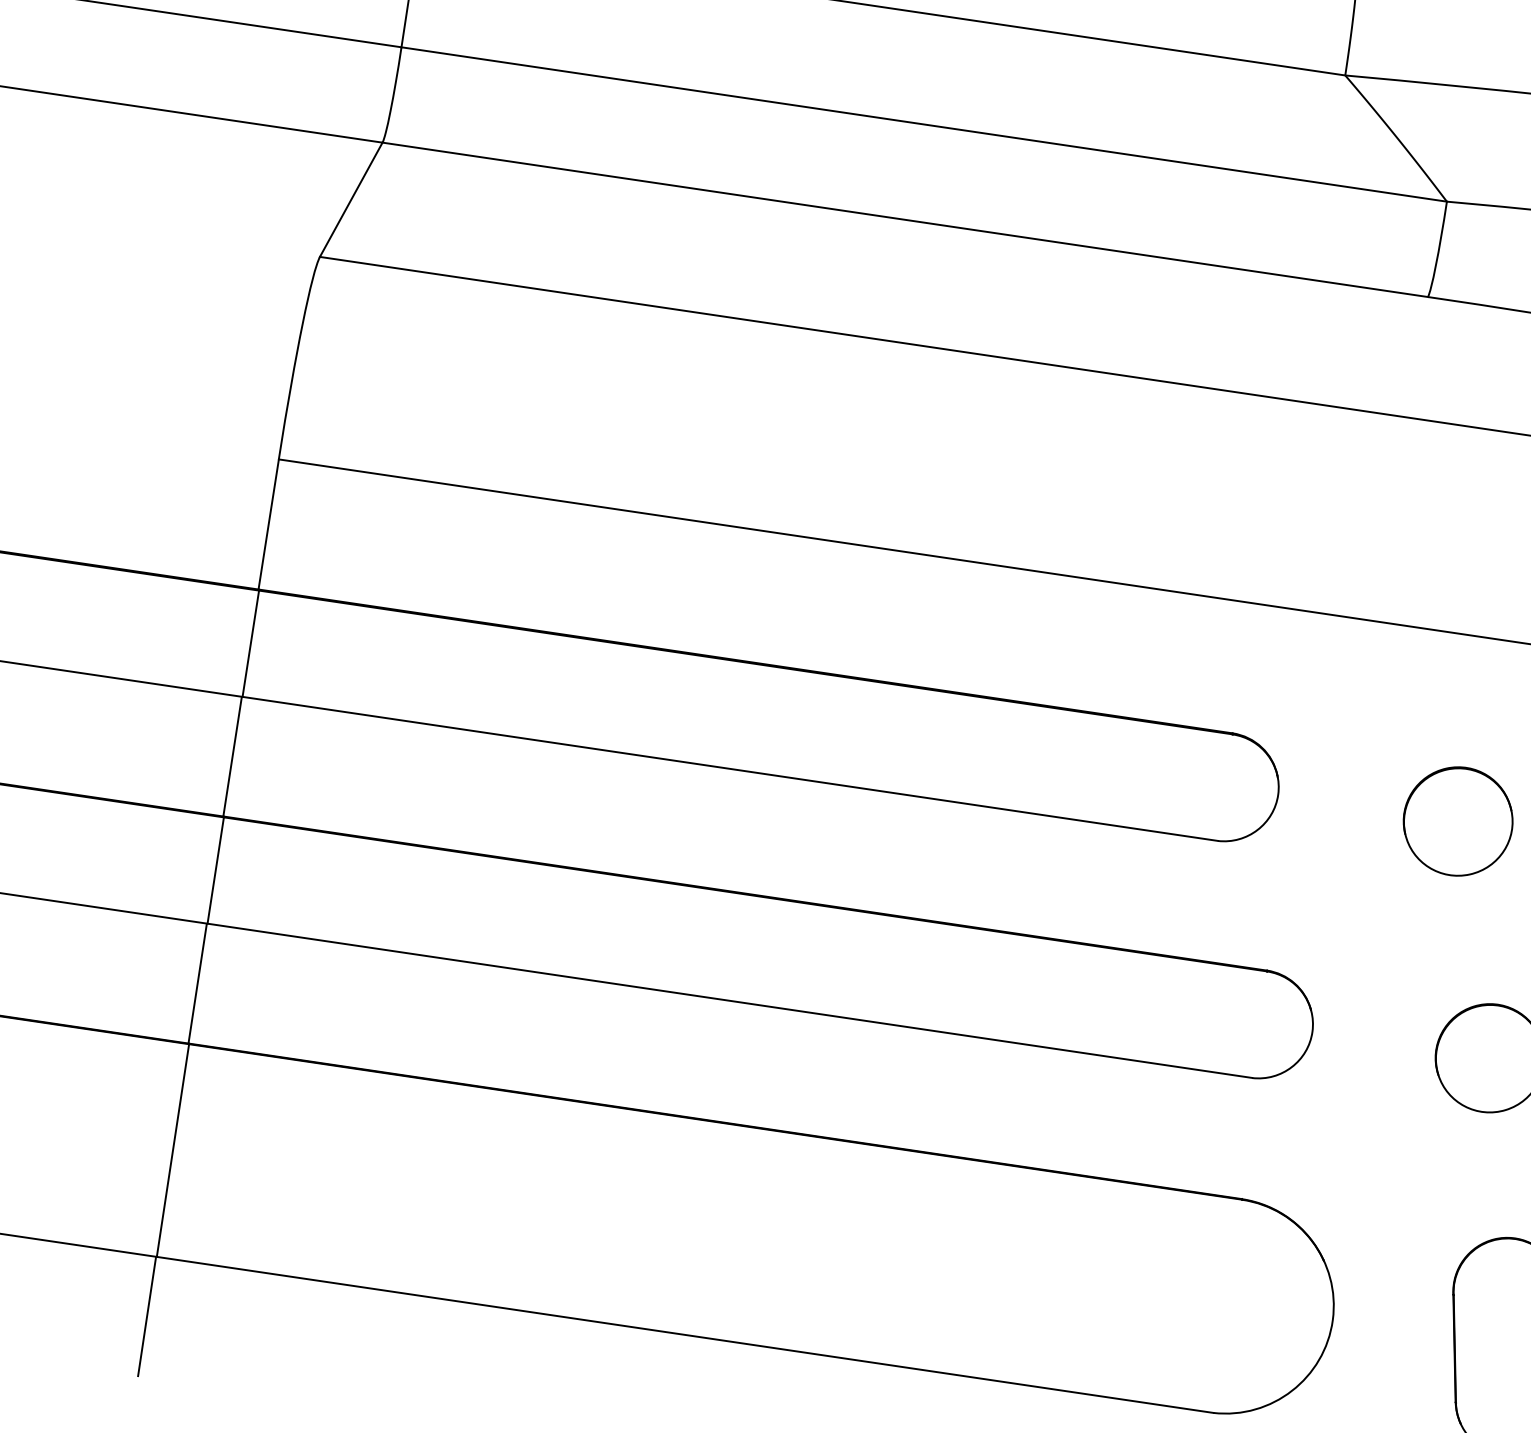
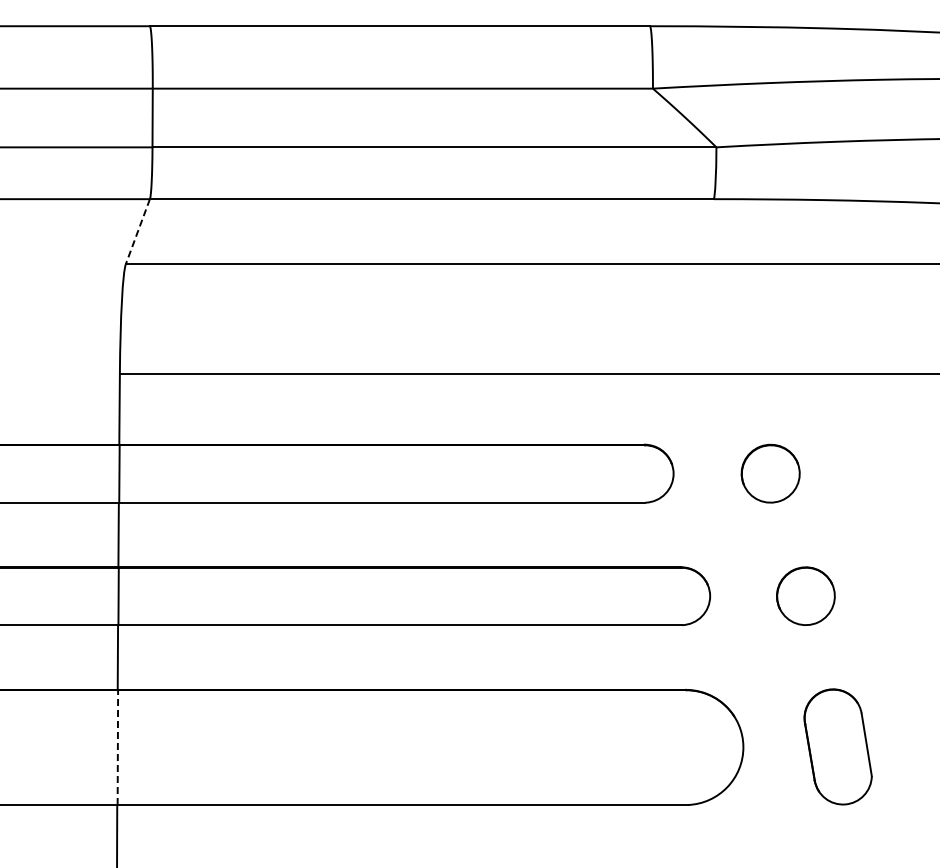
line: (350, 199) -> (137, 231), solid -> dashed
line: (172, 1150) -> (117, 747), solid -> dashed

